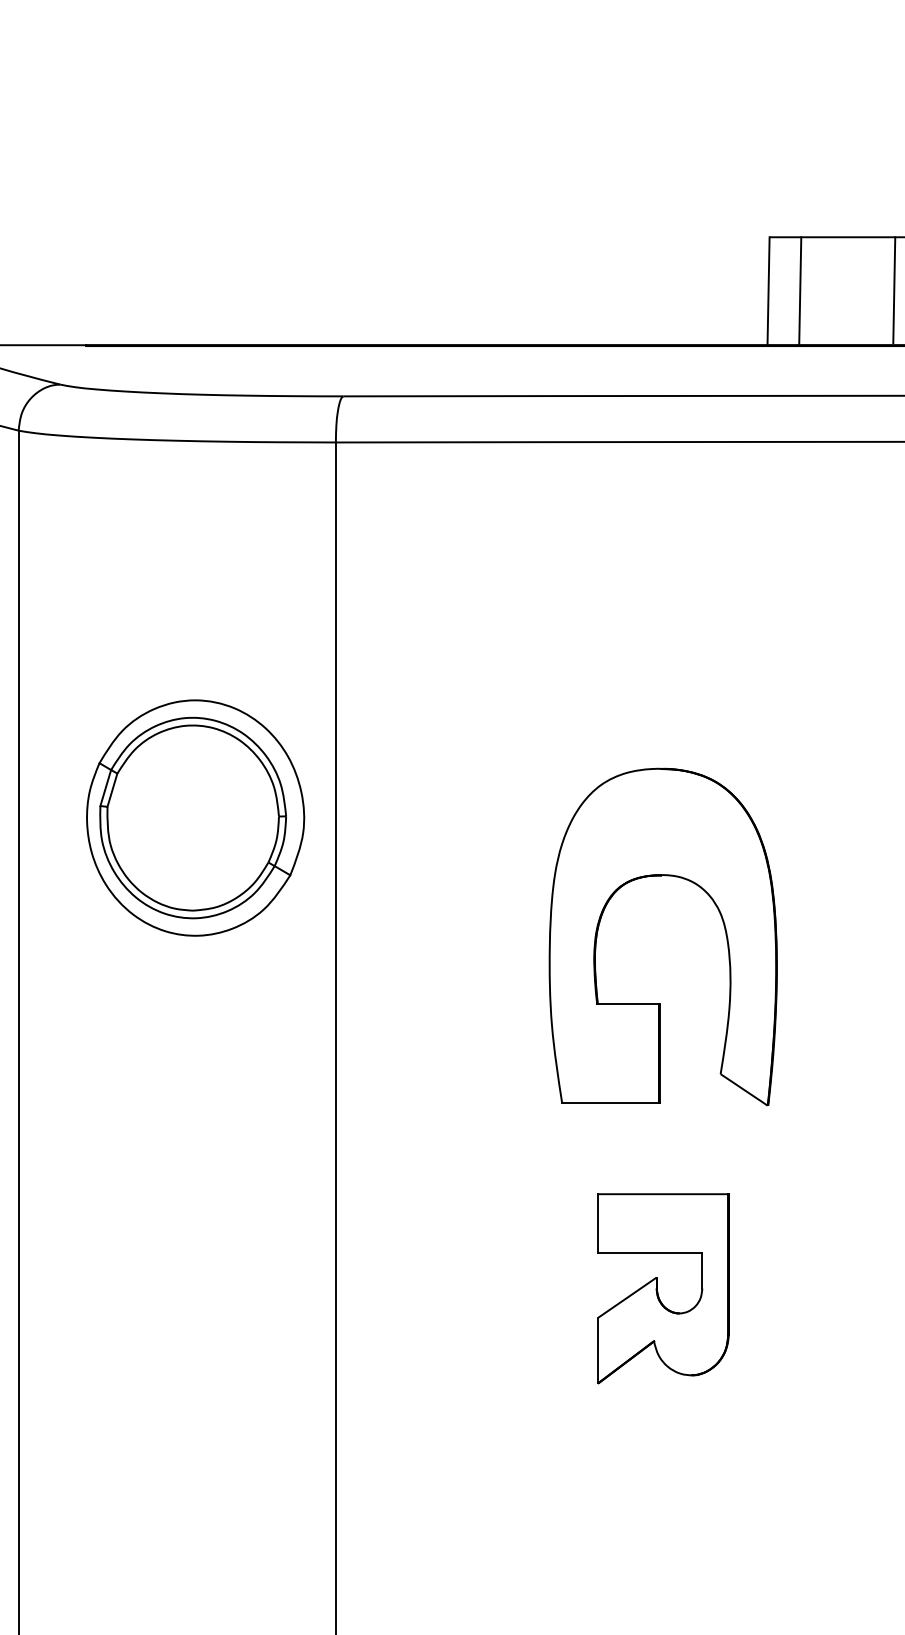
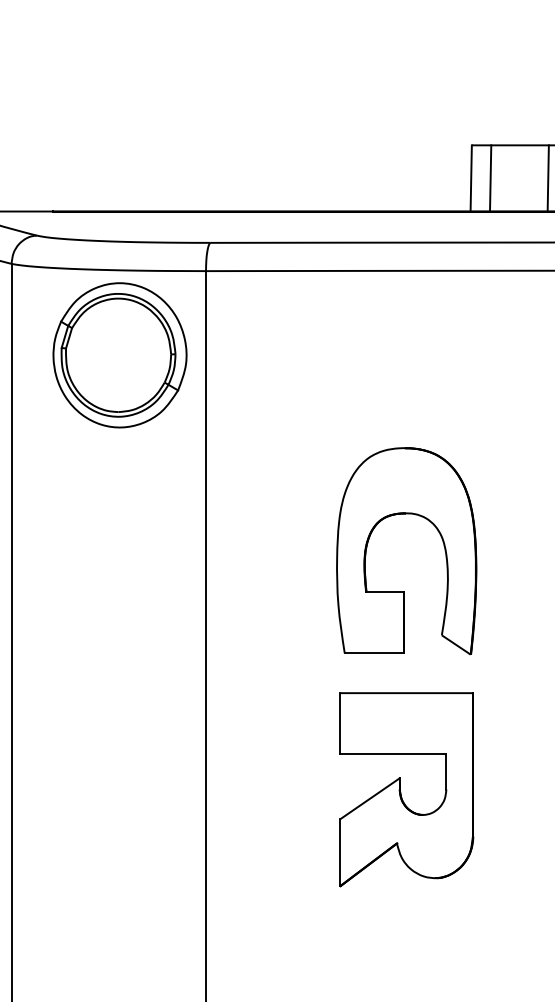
part: (194, 818) -> (119, 355), moved
part: (662, 877) -> (406, 514), moved
part: (662, 1288) -> (406, 789), size x1.67

